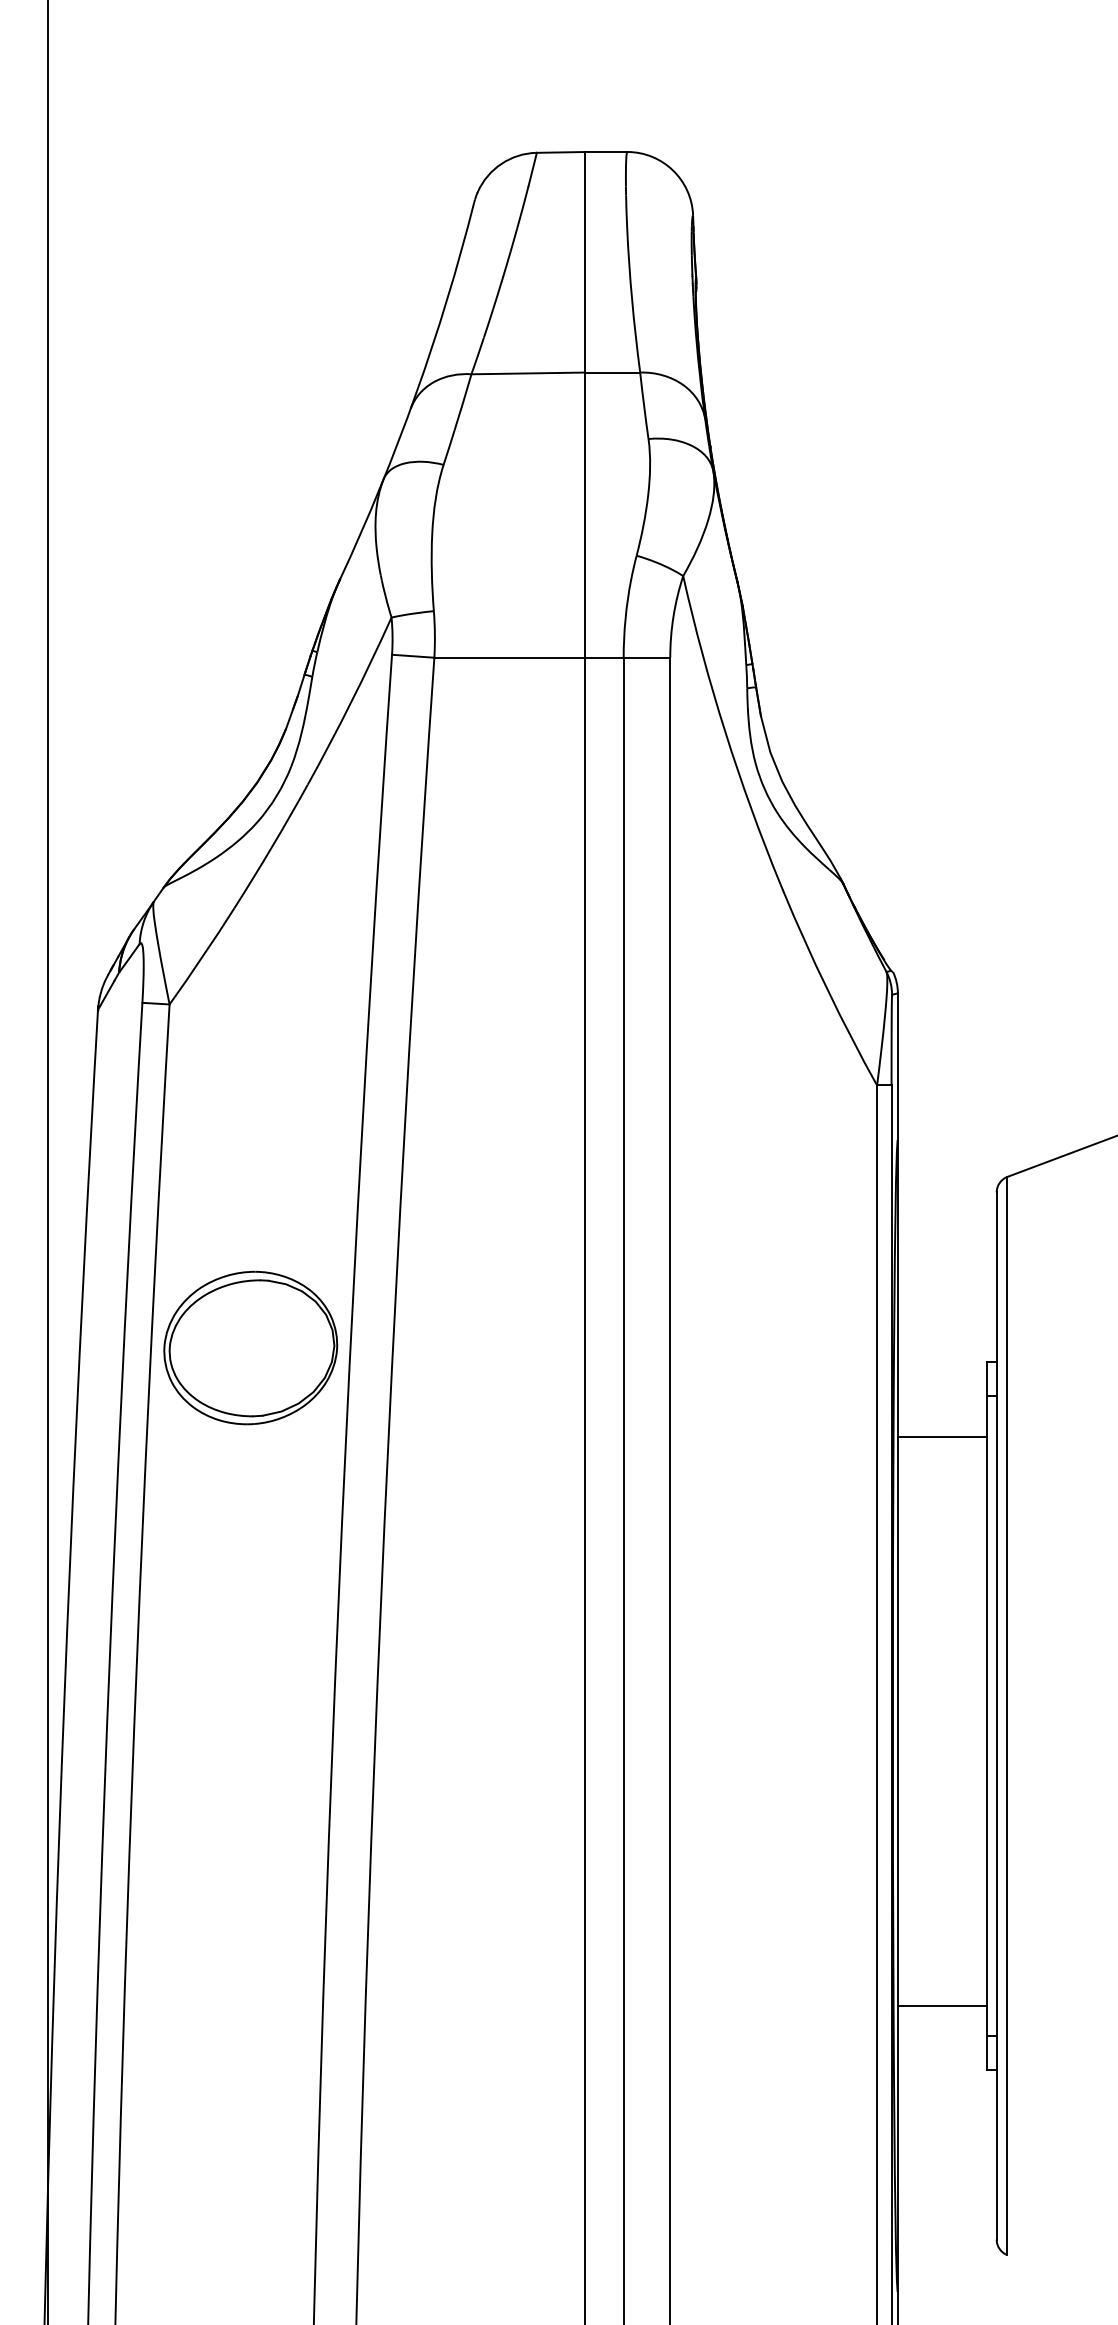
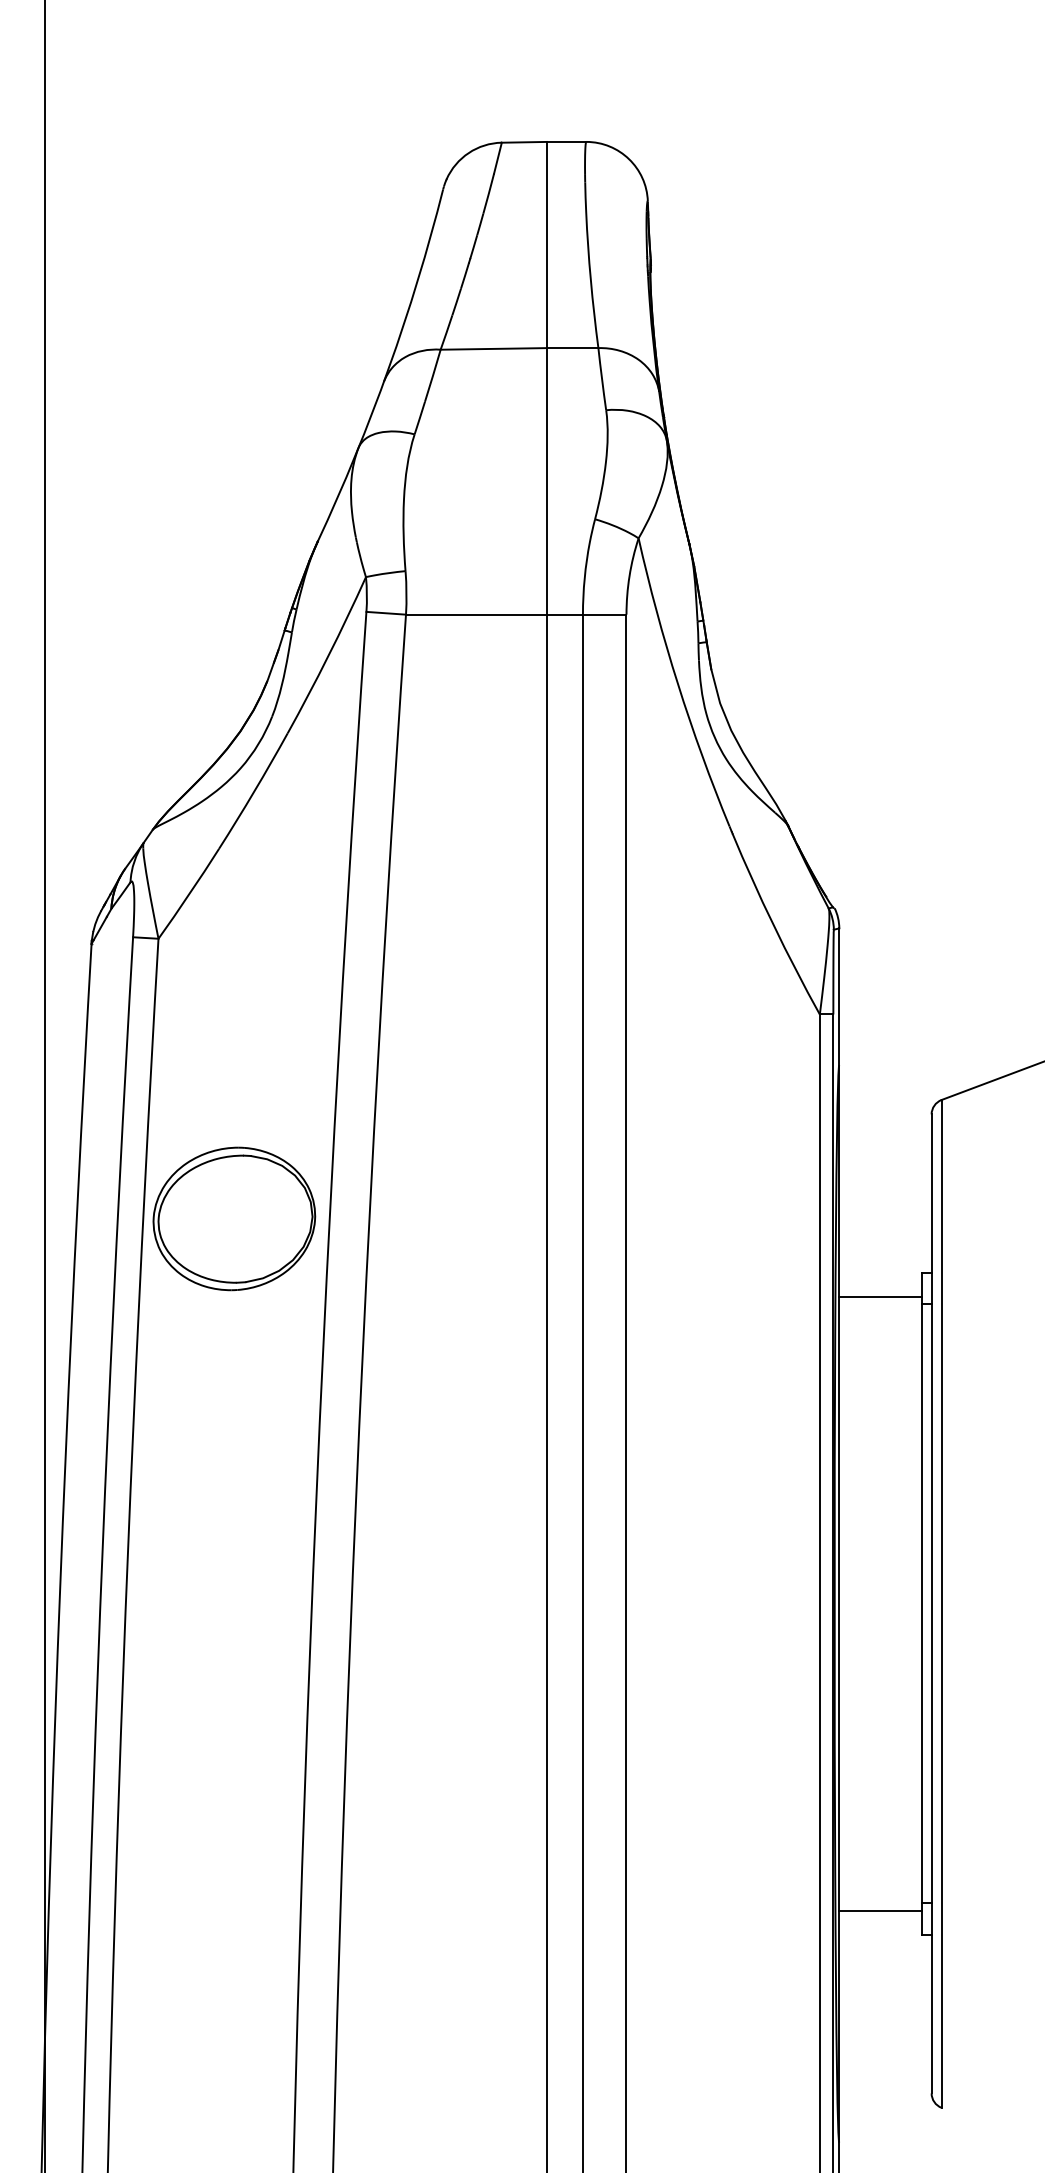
part: (250, 1347) -> (234, 1218), moved
line: (941, 1436) -> (880, 1296), moved
line: (941, 2005) -> (880, 1910), moved

